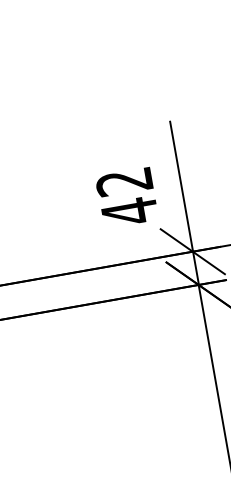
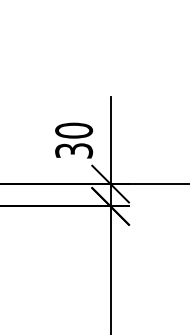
text: (127, 196) -> (74, 140), 42 -> 30

